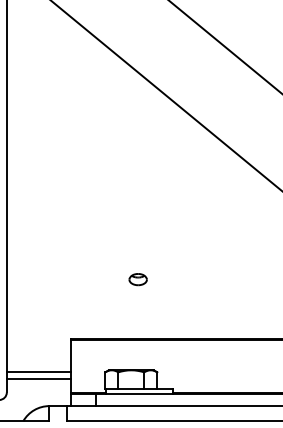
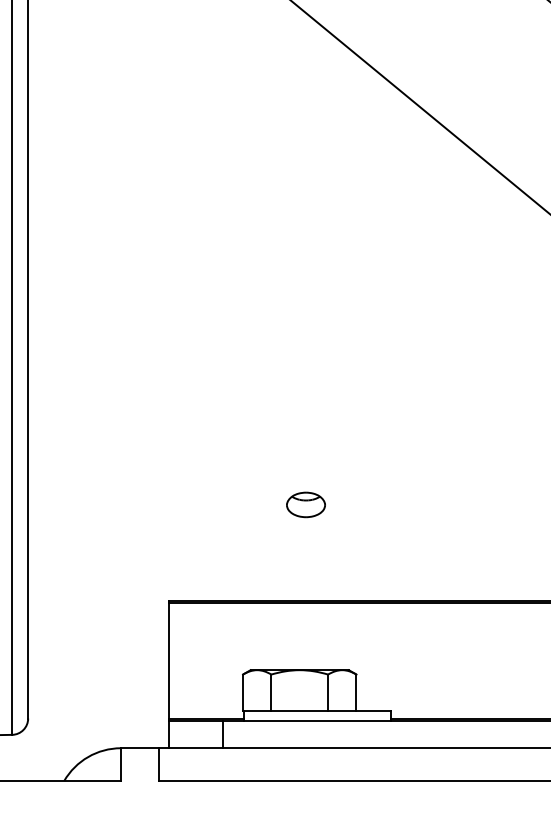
part: (137, 279) -> (304, 504), moved
line: (38, 372) -> (97, 674), removed
line: (38, 378) -> (97, 688), removed

